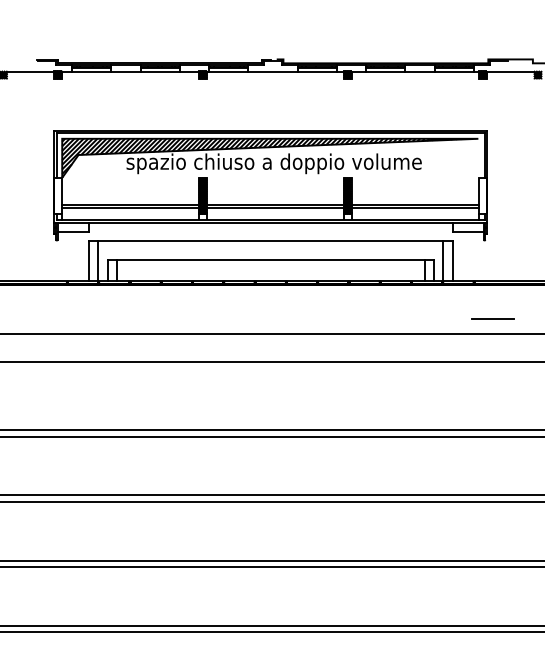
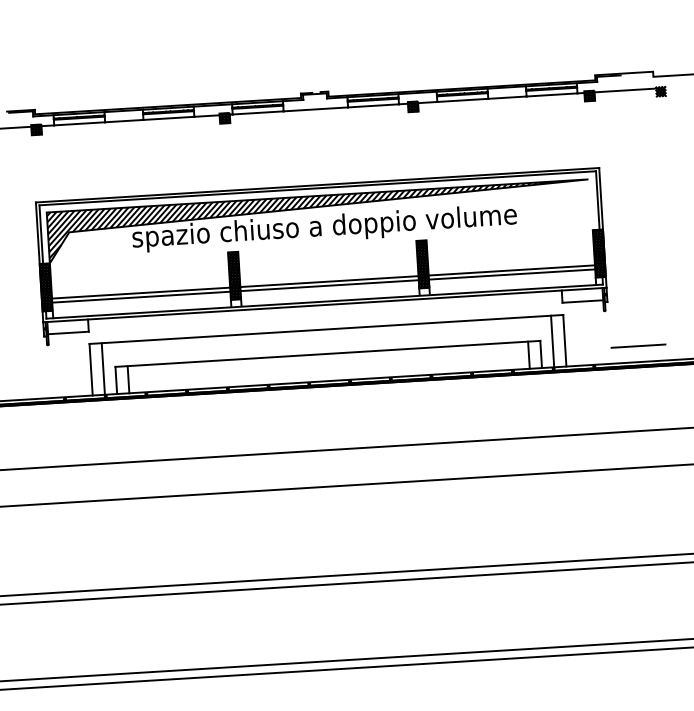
hatch: (58, 195) -> (46, 286), added
hatch: (483, 195) -> (599, 252), added
line: (492, 318) -> (637, 345), moved

